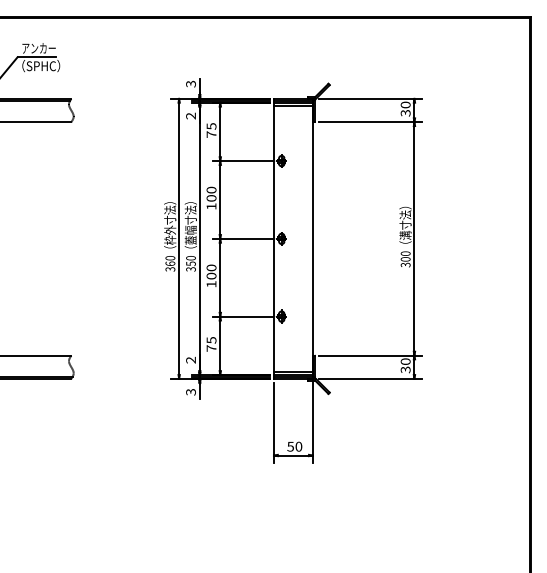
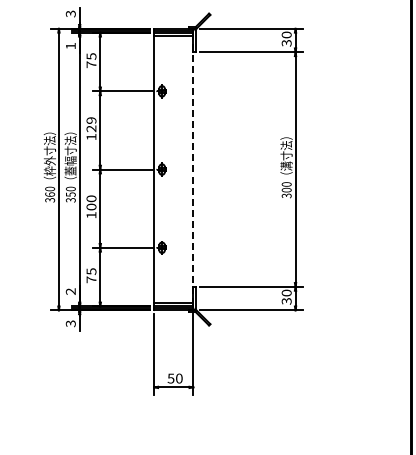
text: (190, 115) -> (70, 45), 2 -> 1
text: (211, 193) -> (91, 123), 100 -> 129
line: (312, 239) -> (193, 170), solid -> dashed

